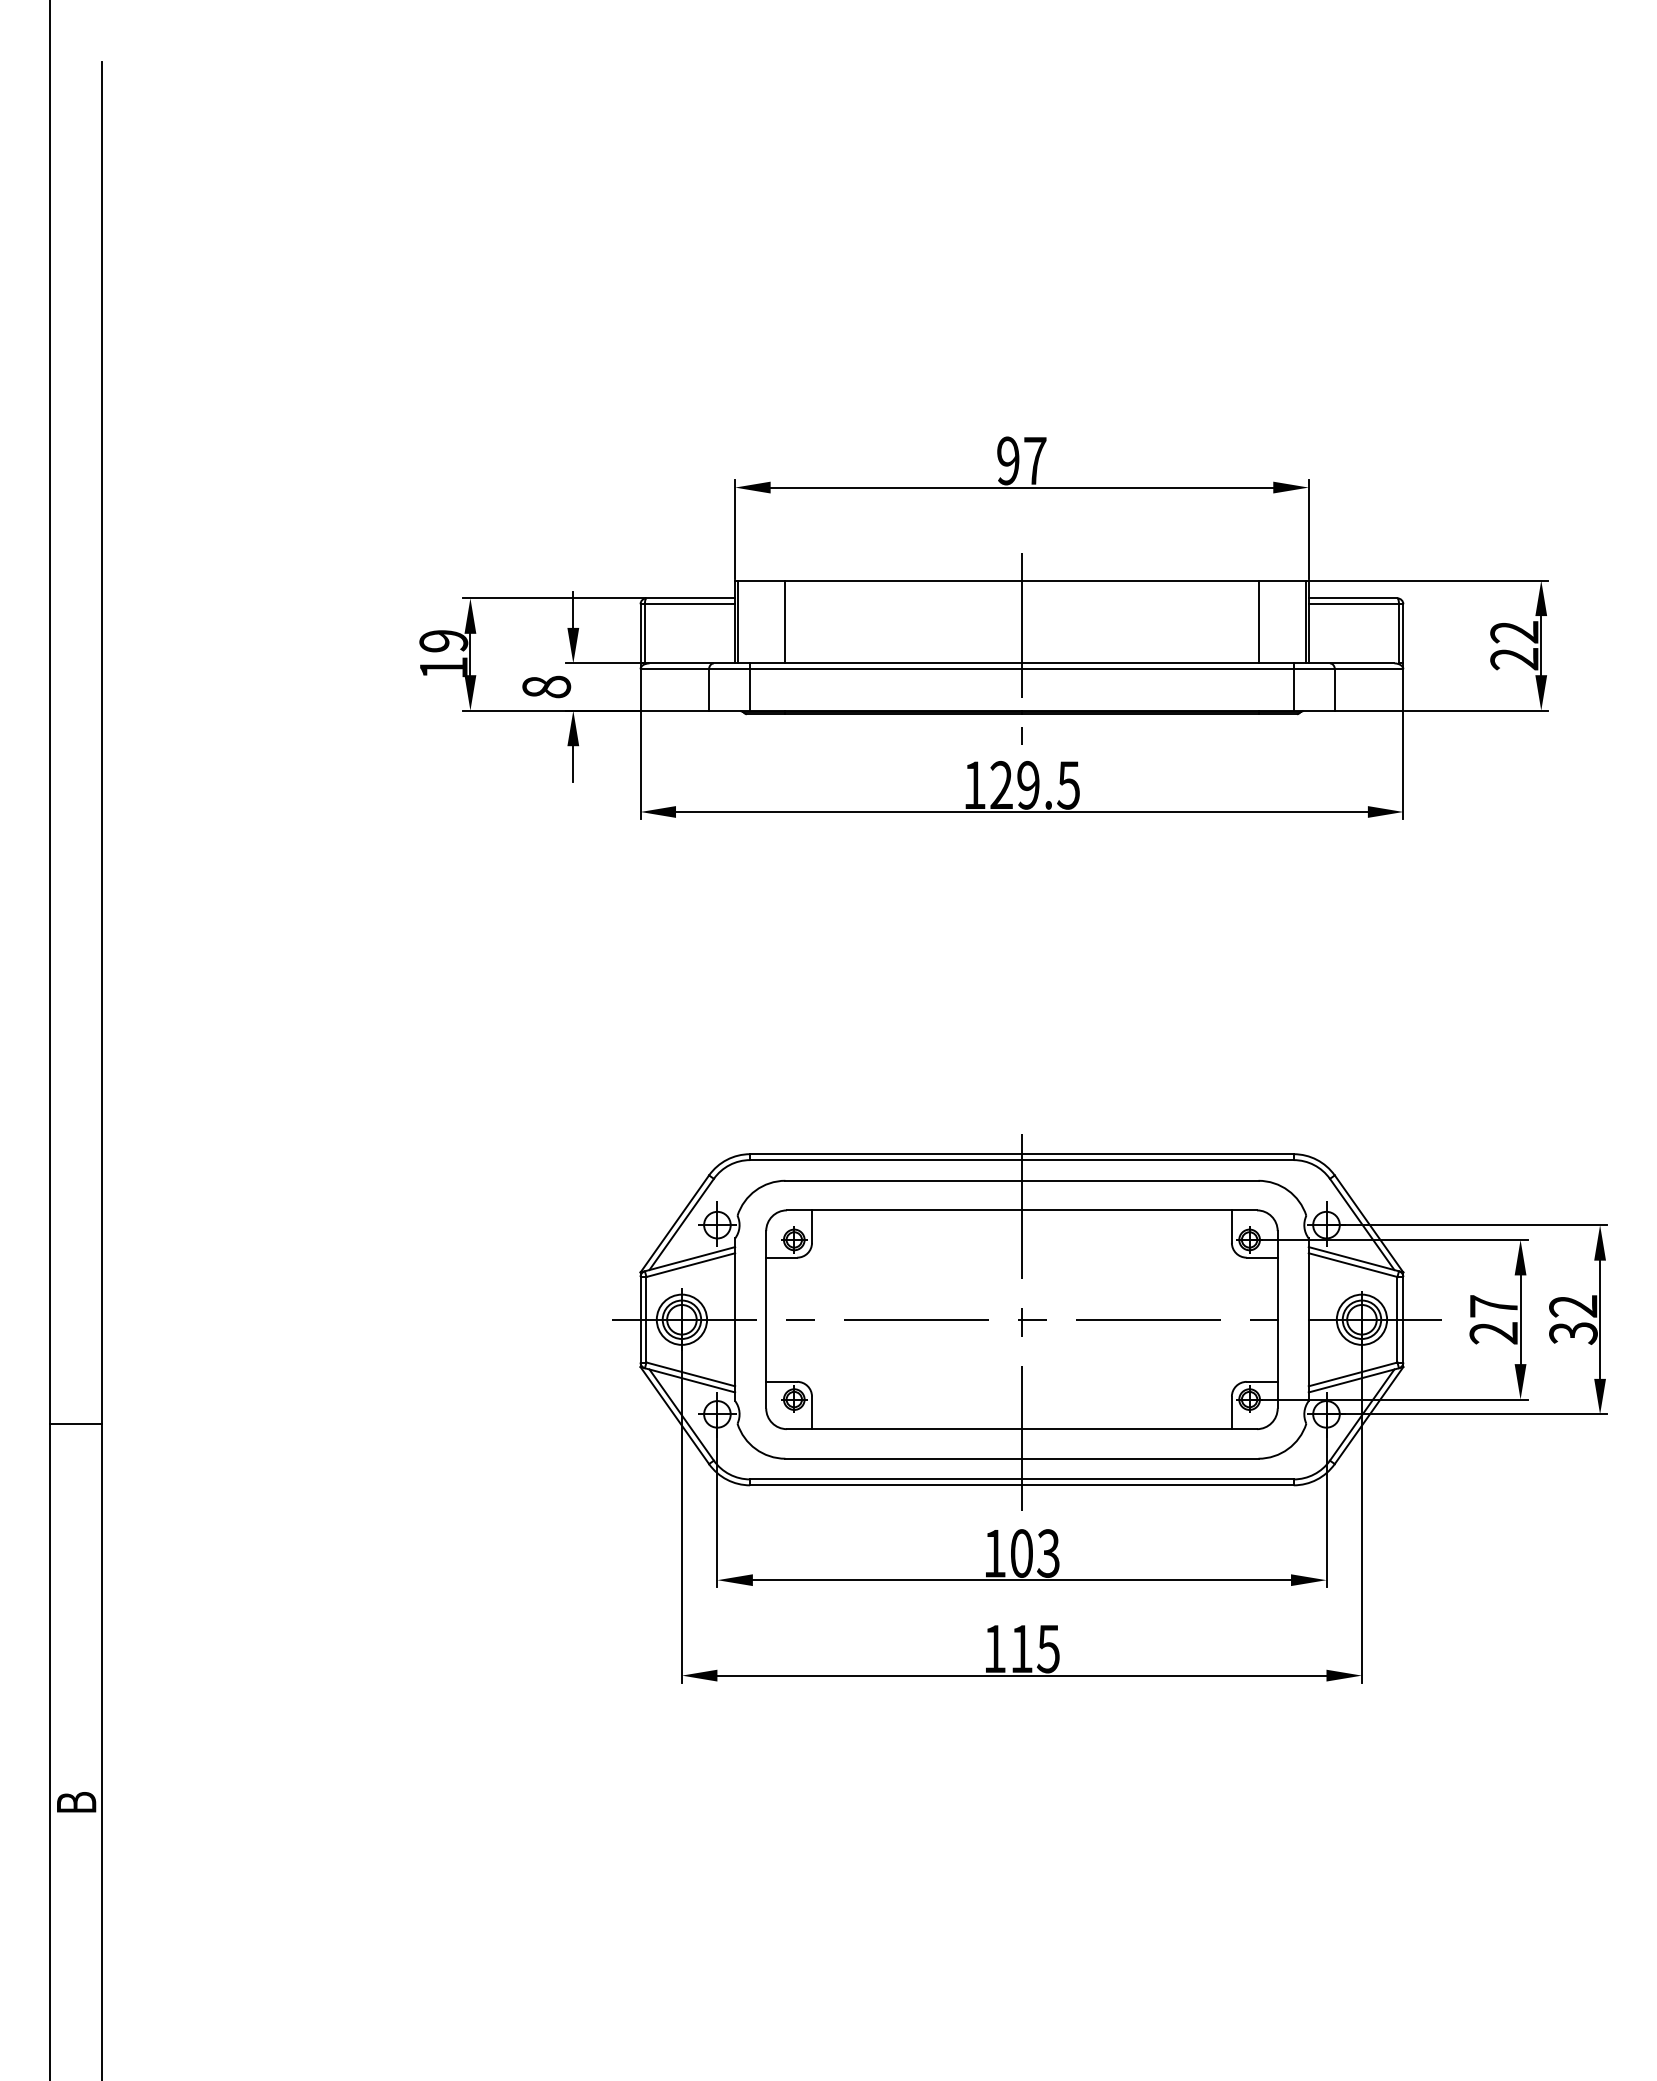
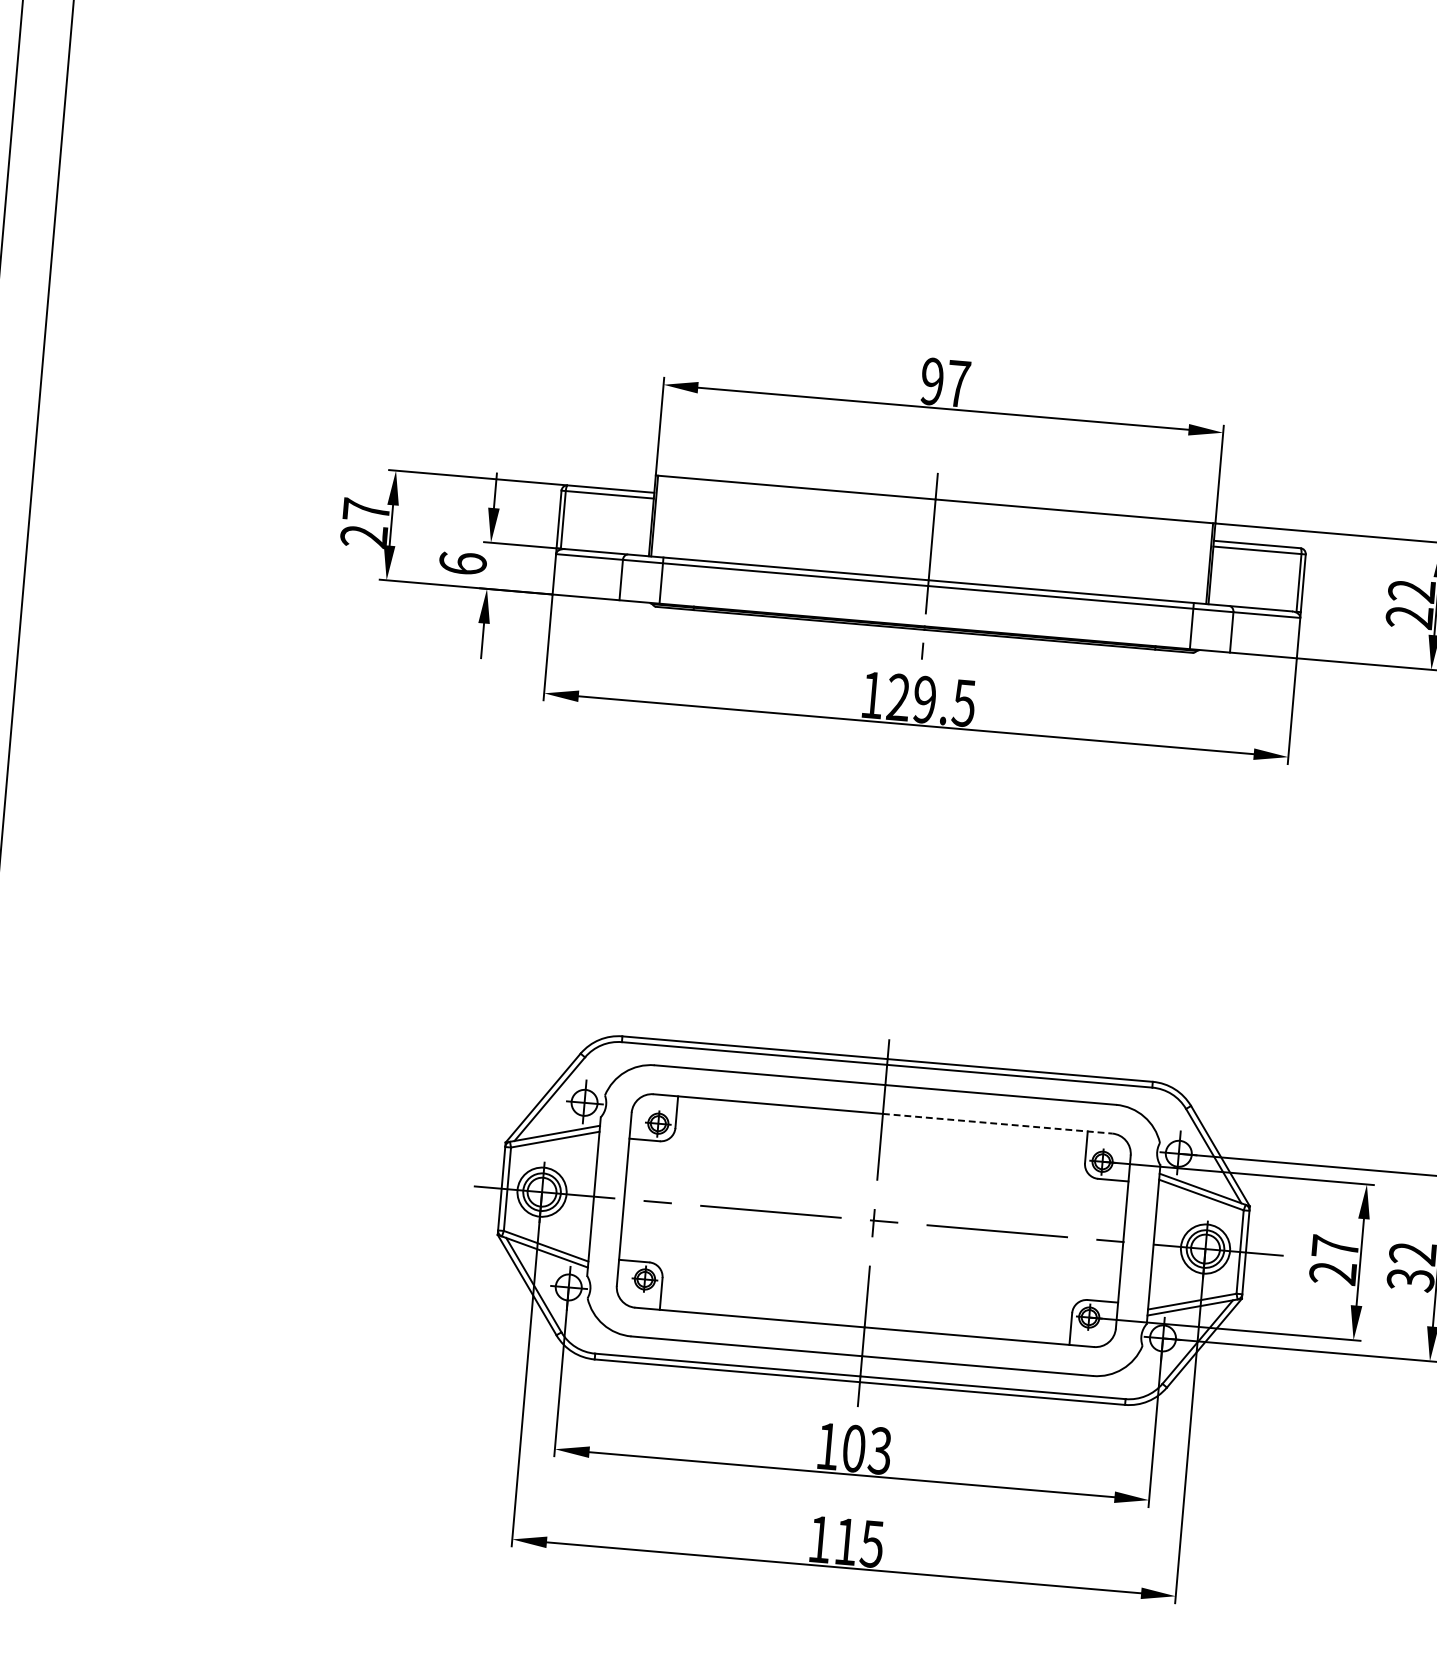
line: (785, 621) -> (701, 519), removed
line: (1258, 621) -> (1162, 559), removed
text: (443, 654) -> (365, 523), 19 -> 27
text: (546, 686) -> (462, 563), 8 -> 6
line: (1139, 1210) -> (997, 1123), solid -> dashed

